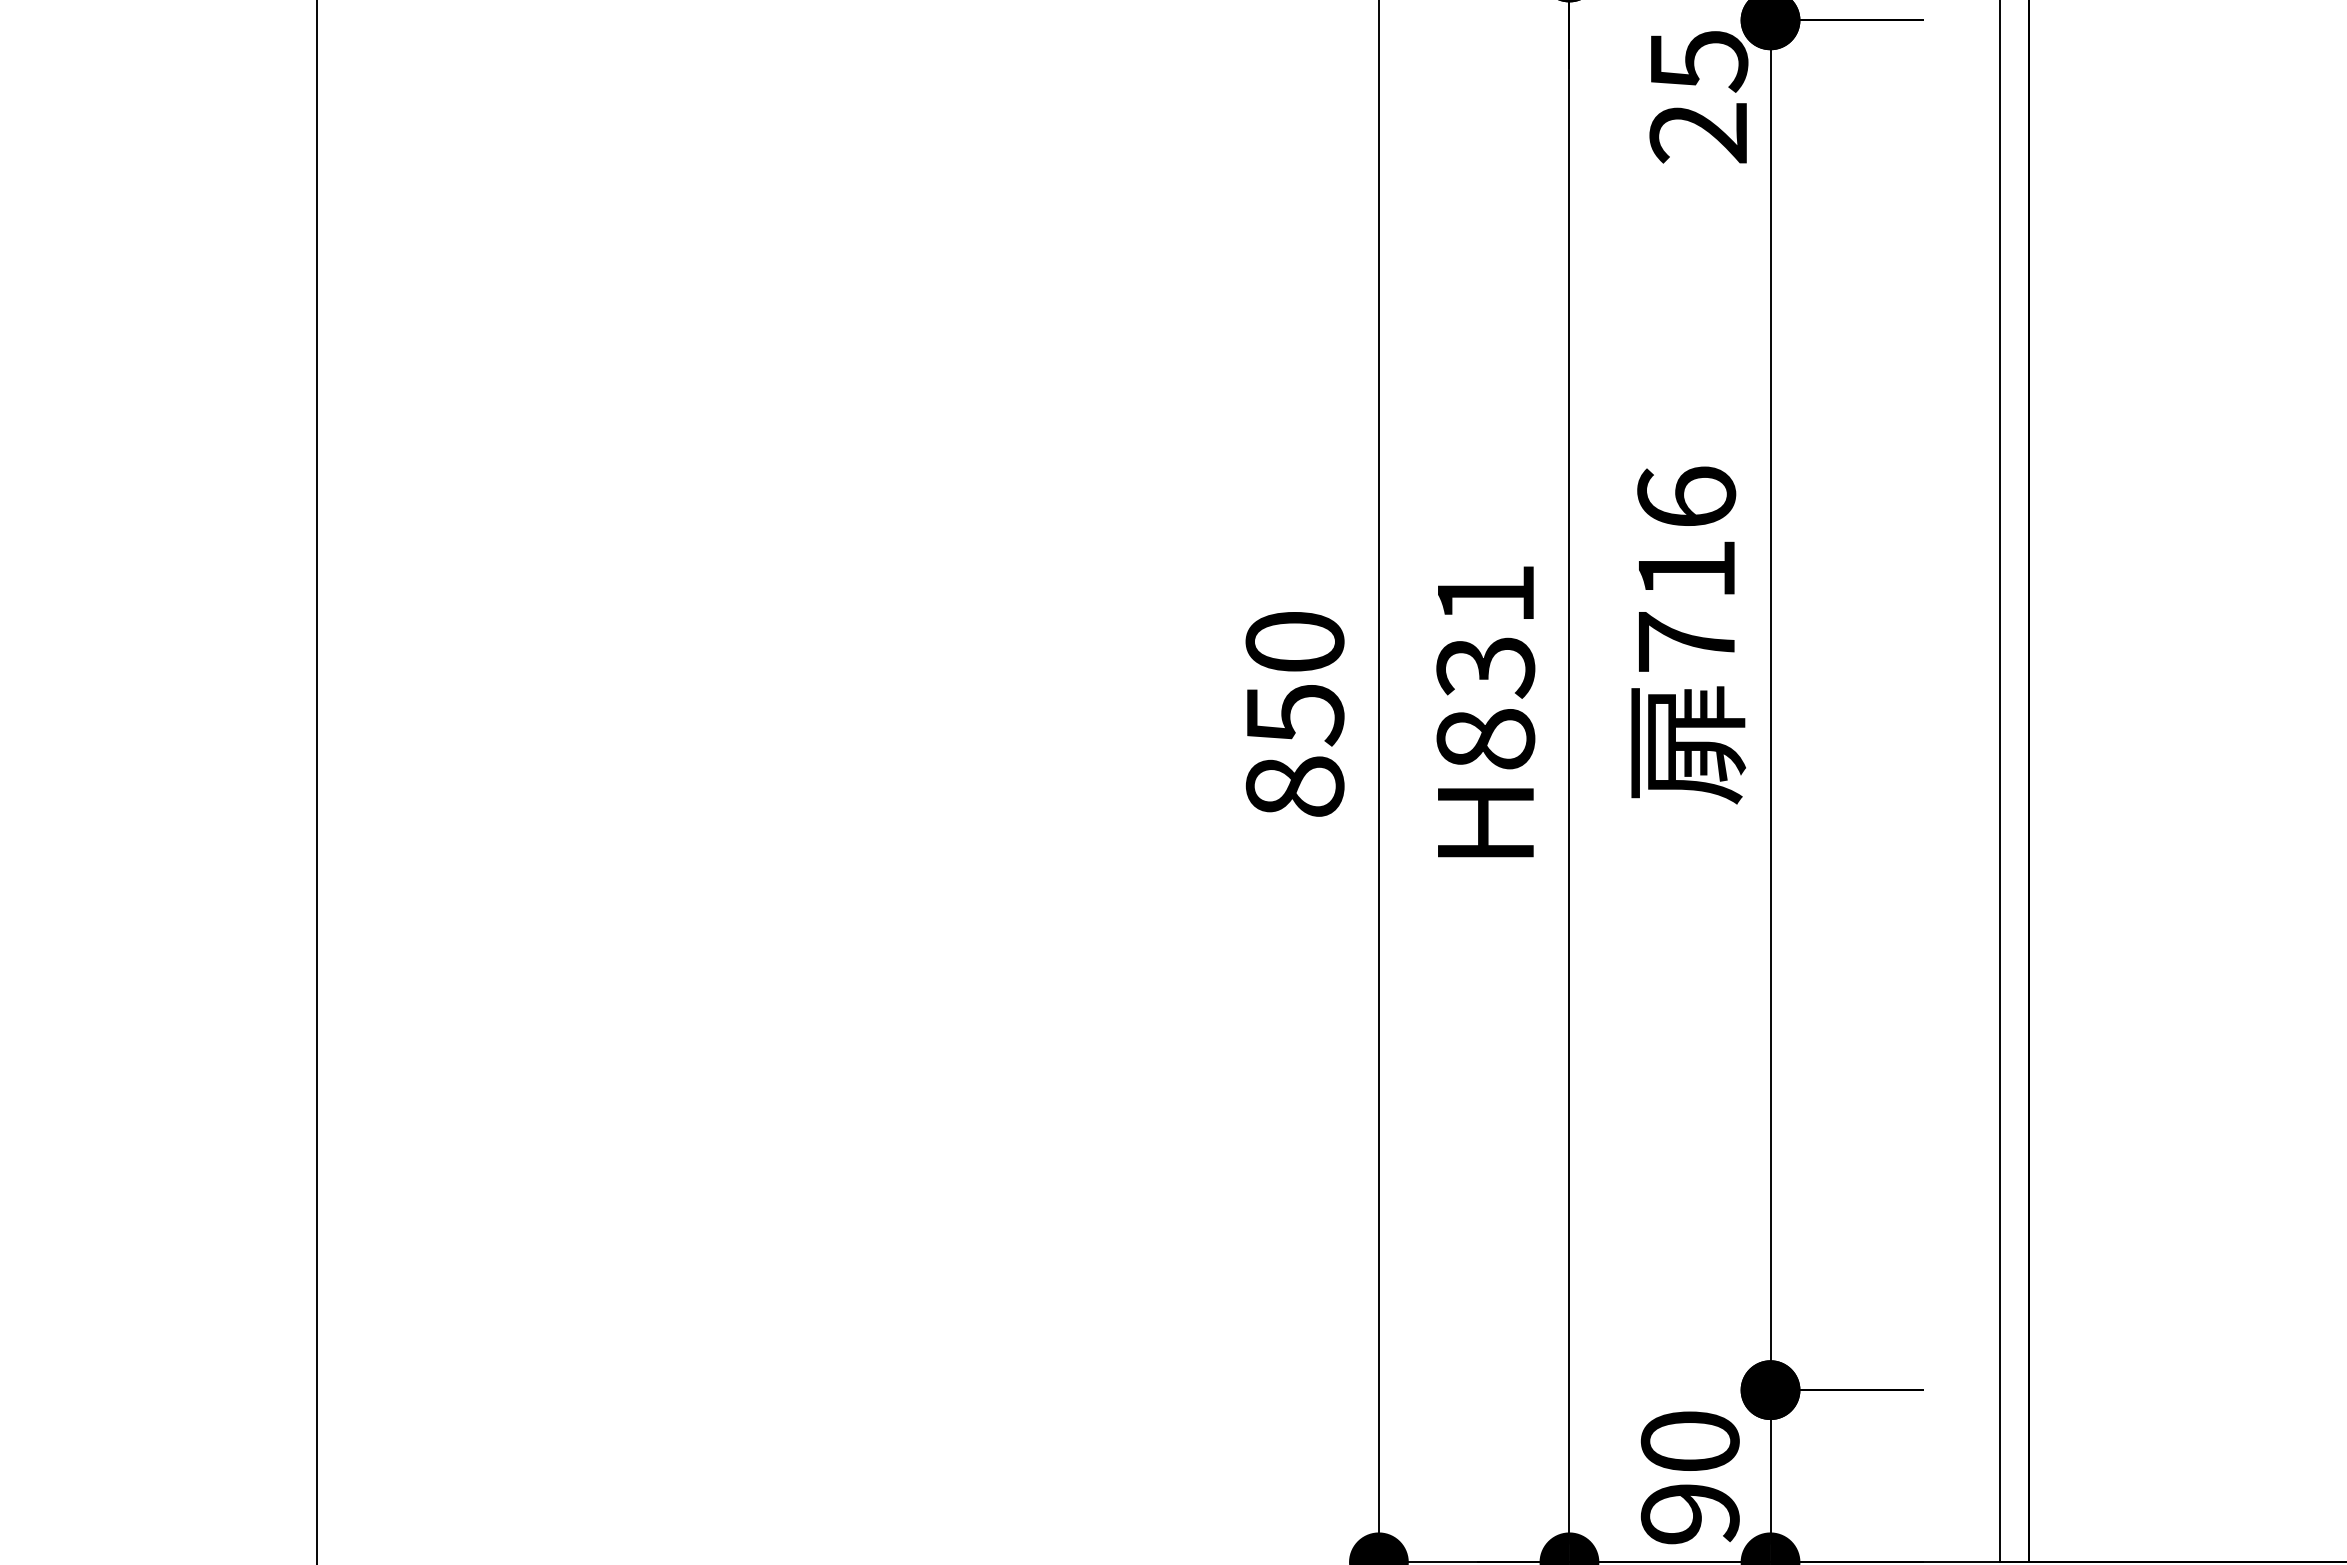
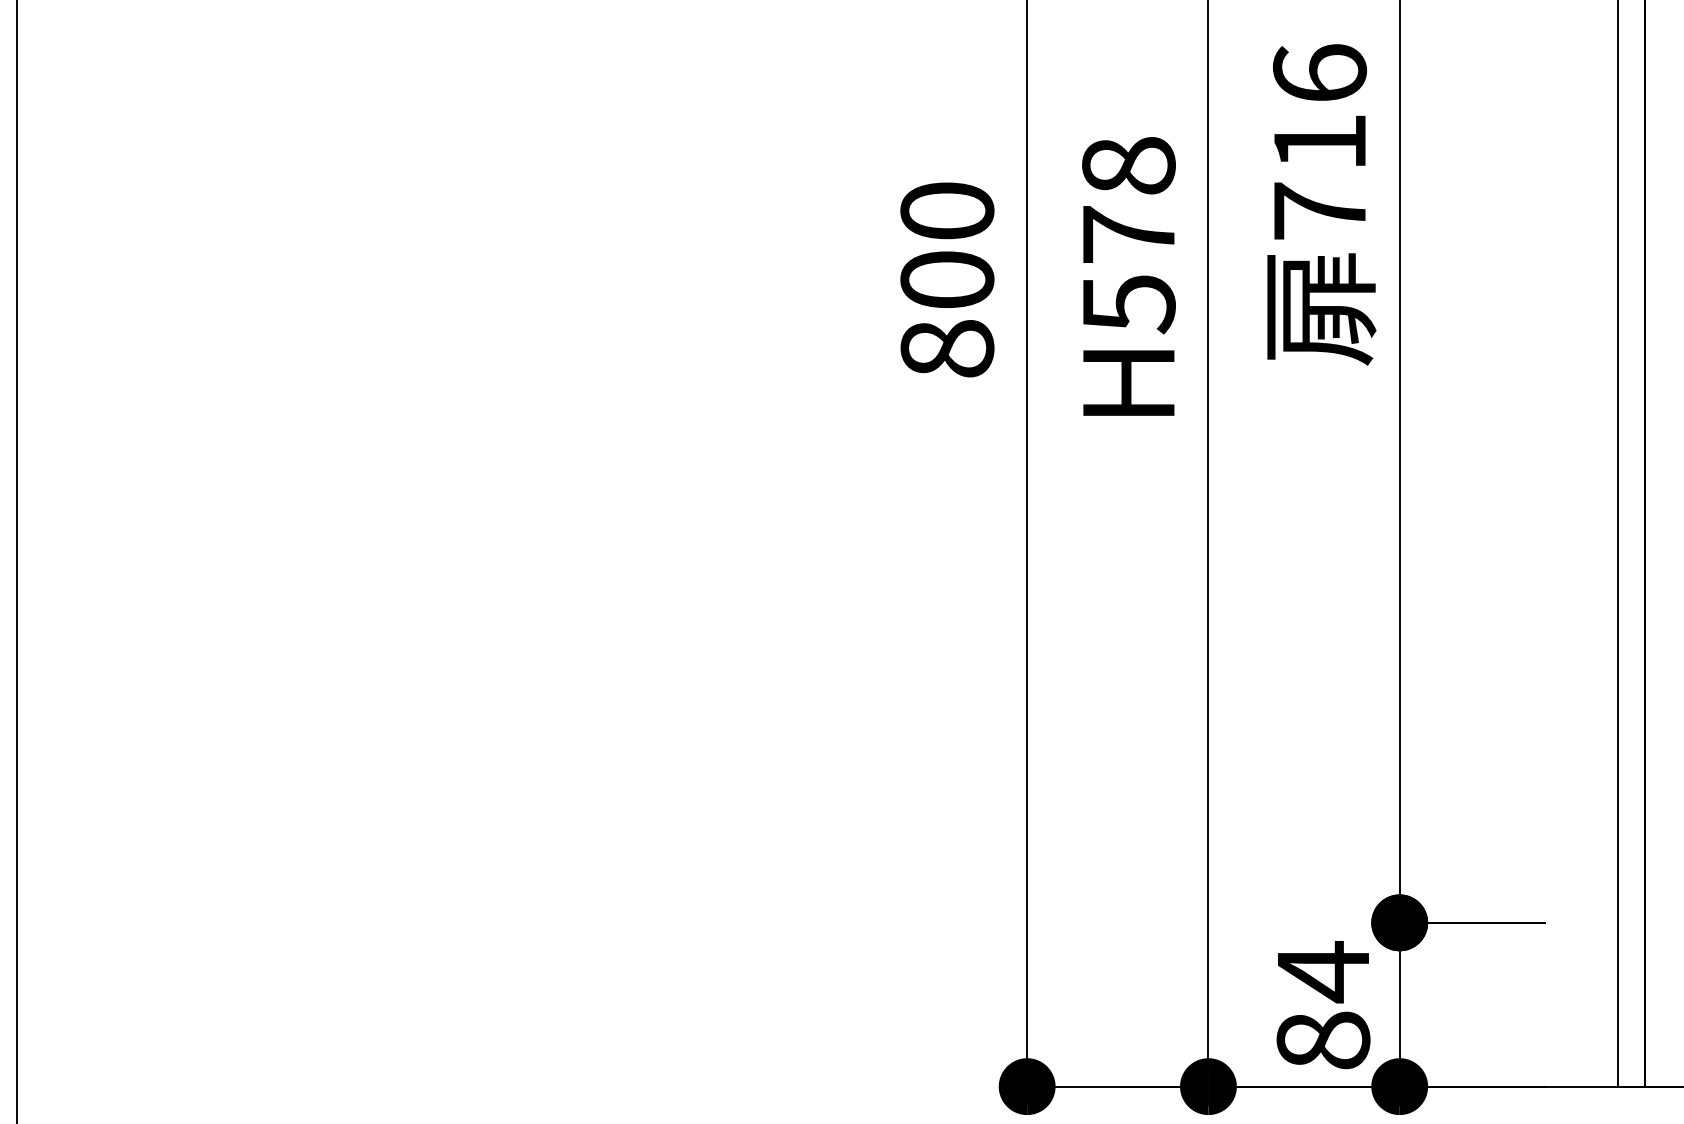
text: (1485, 667) -> (1128, 235), H831 -> H578
text: (1294, 715) -> (946, 281), 850 -> 800
text: (1689, 1476) -> (1322, 1004), 90 -> 84

